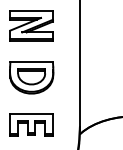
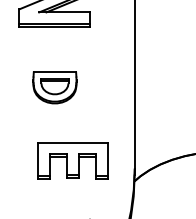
part: (31, 77) -> (54, 87), size x0.6
part: (31, 124) -> (72, 160), moved

